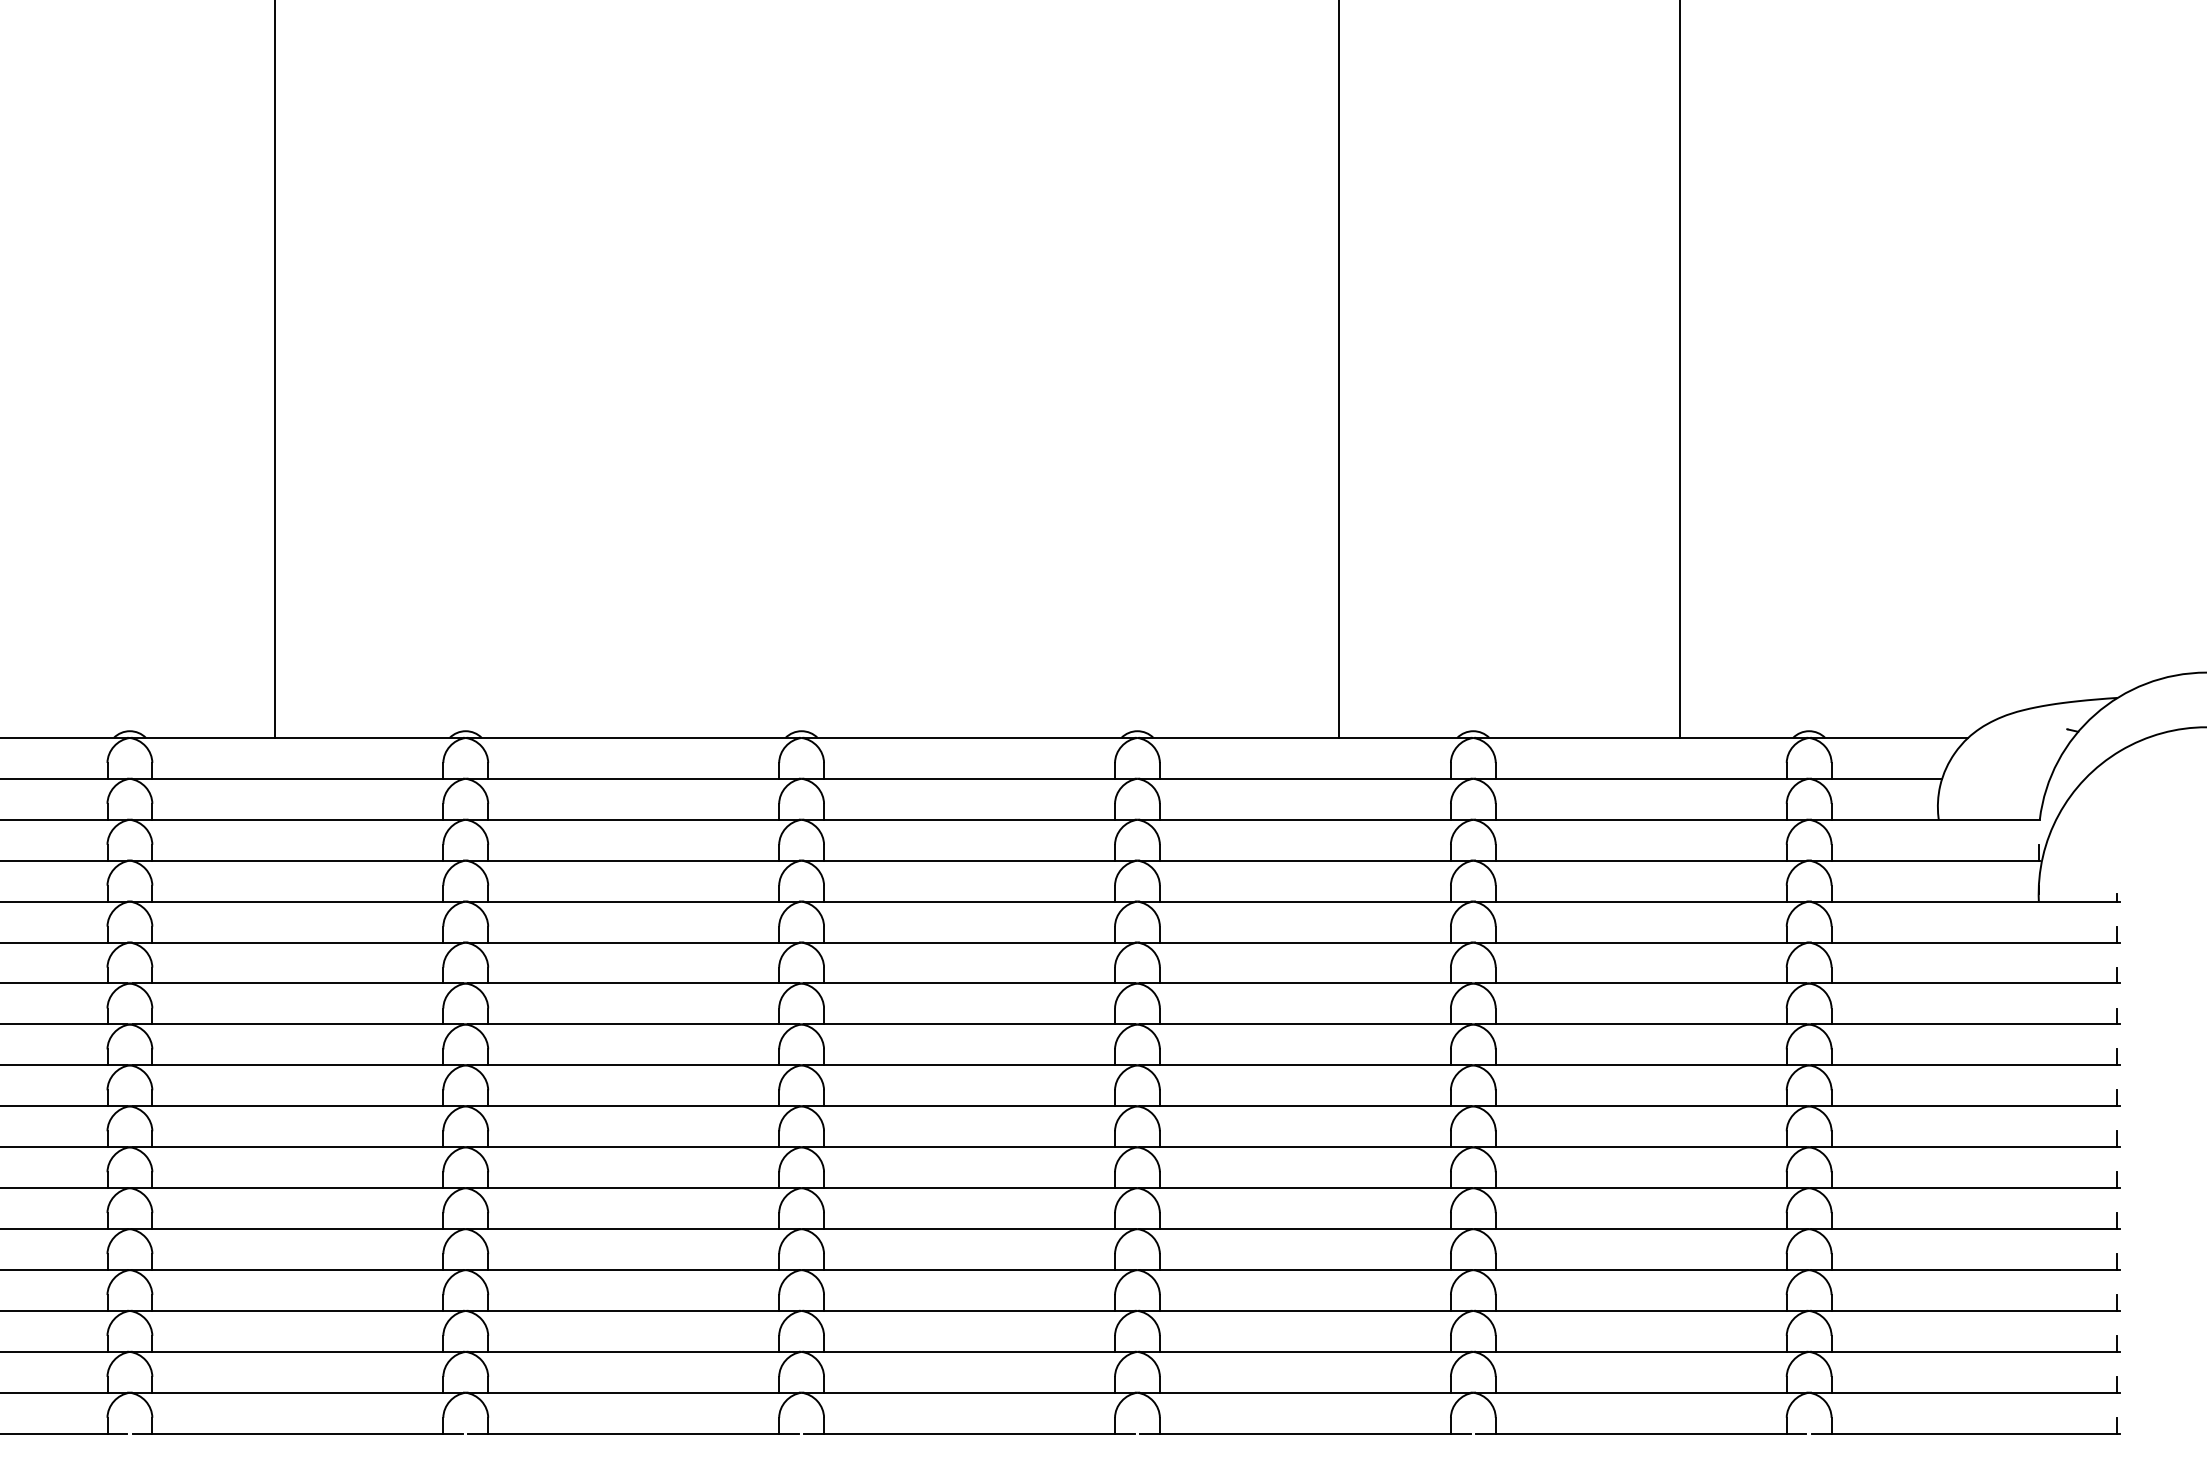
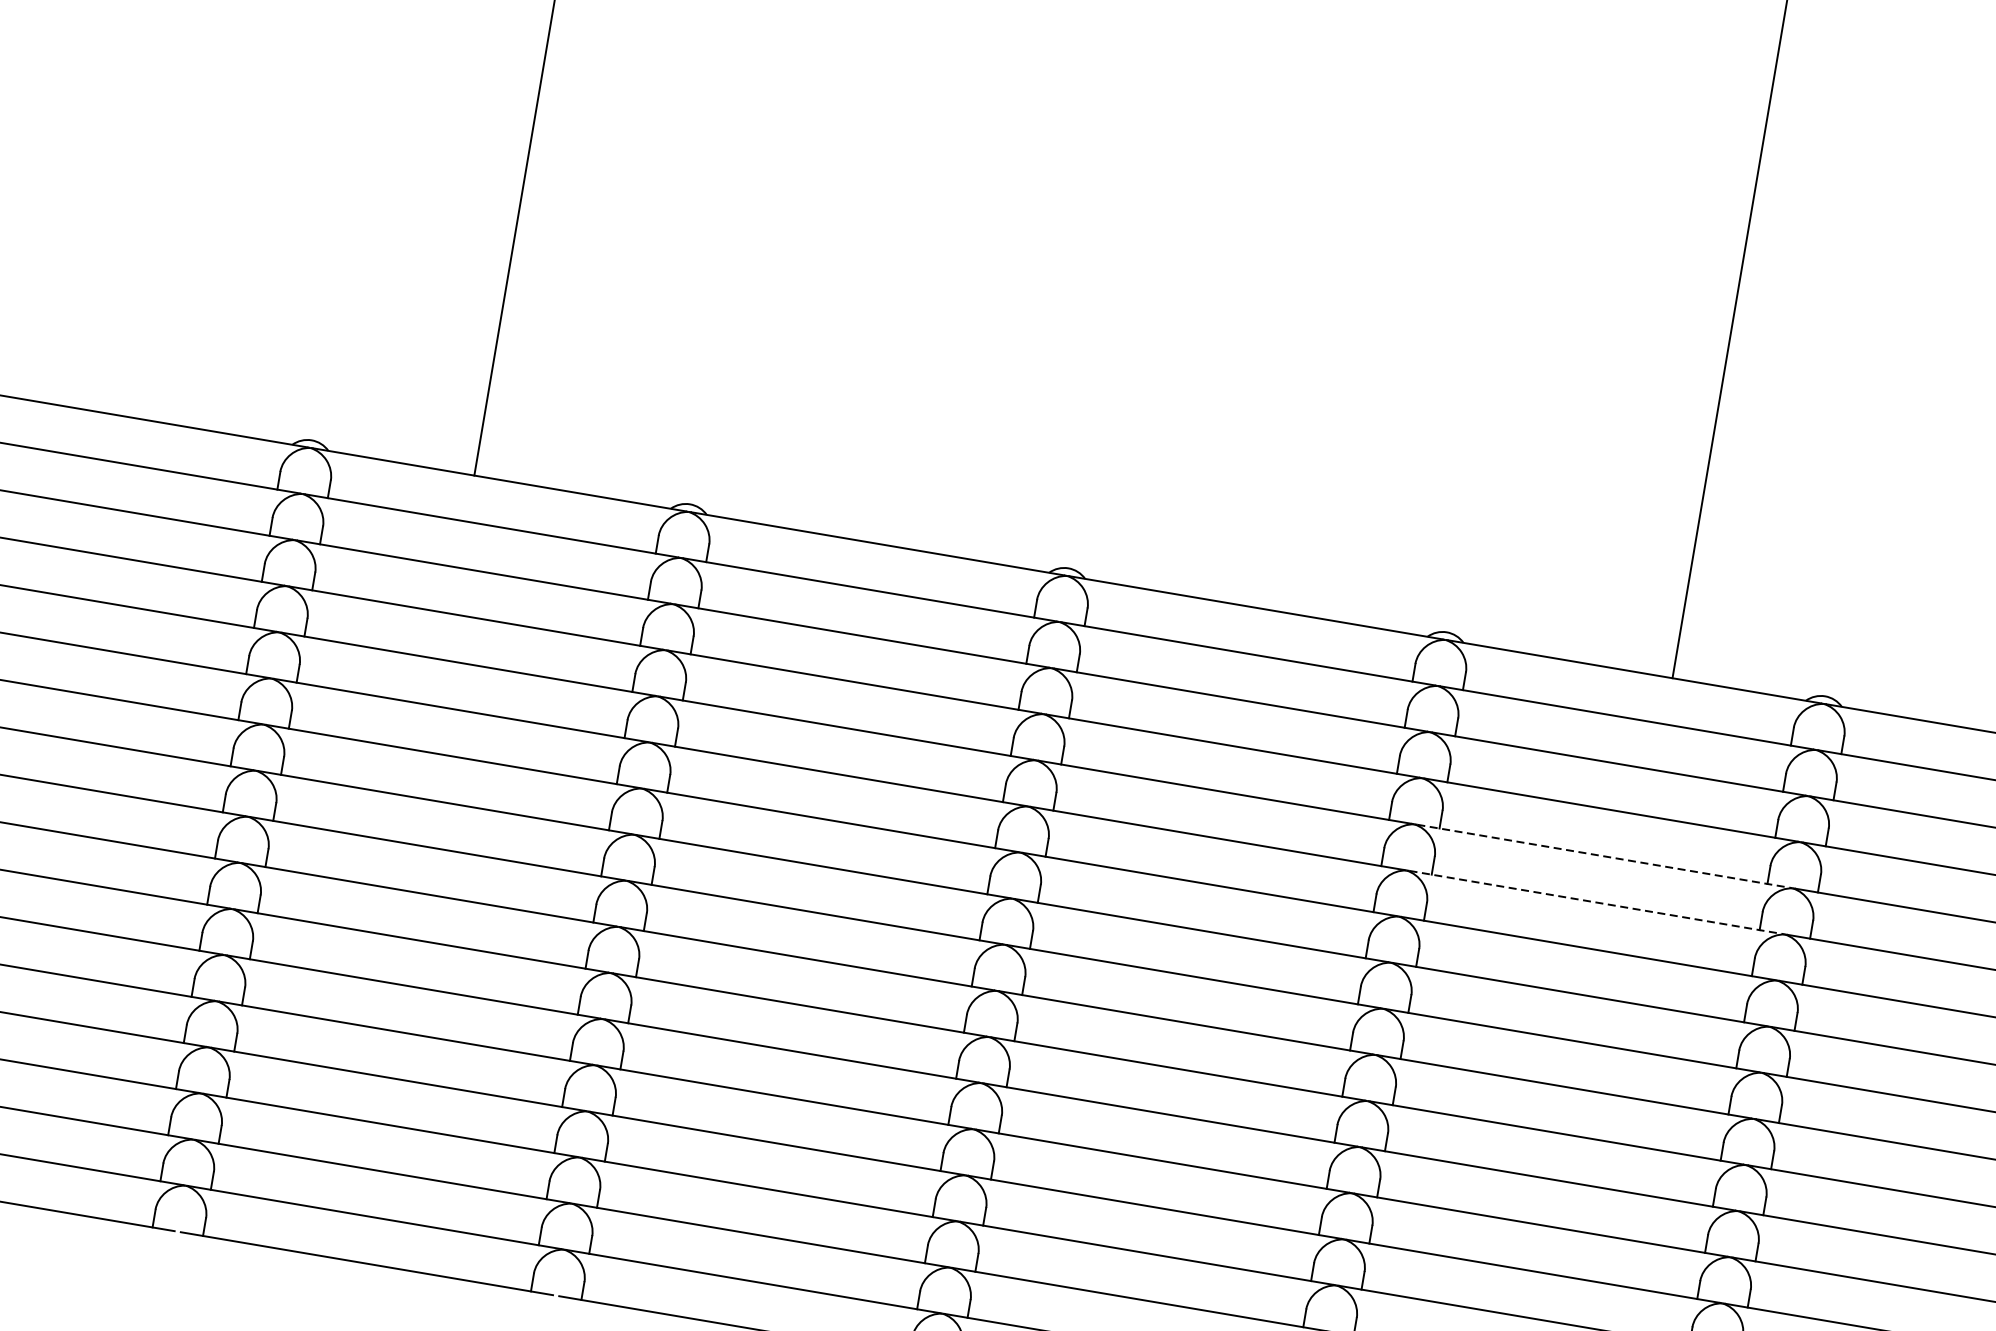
line: (1305, 901) -> (1603, 856), solid -> dashed
line: (1305, 942) -> (1595, 902), solid -> dashed

